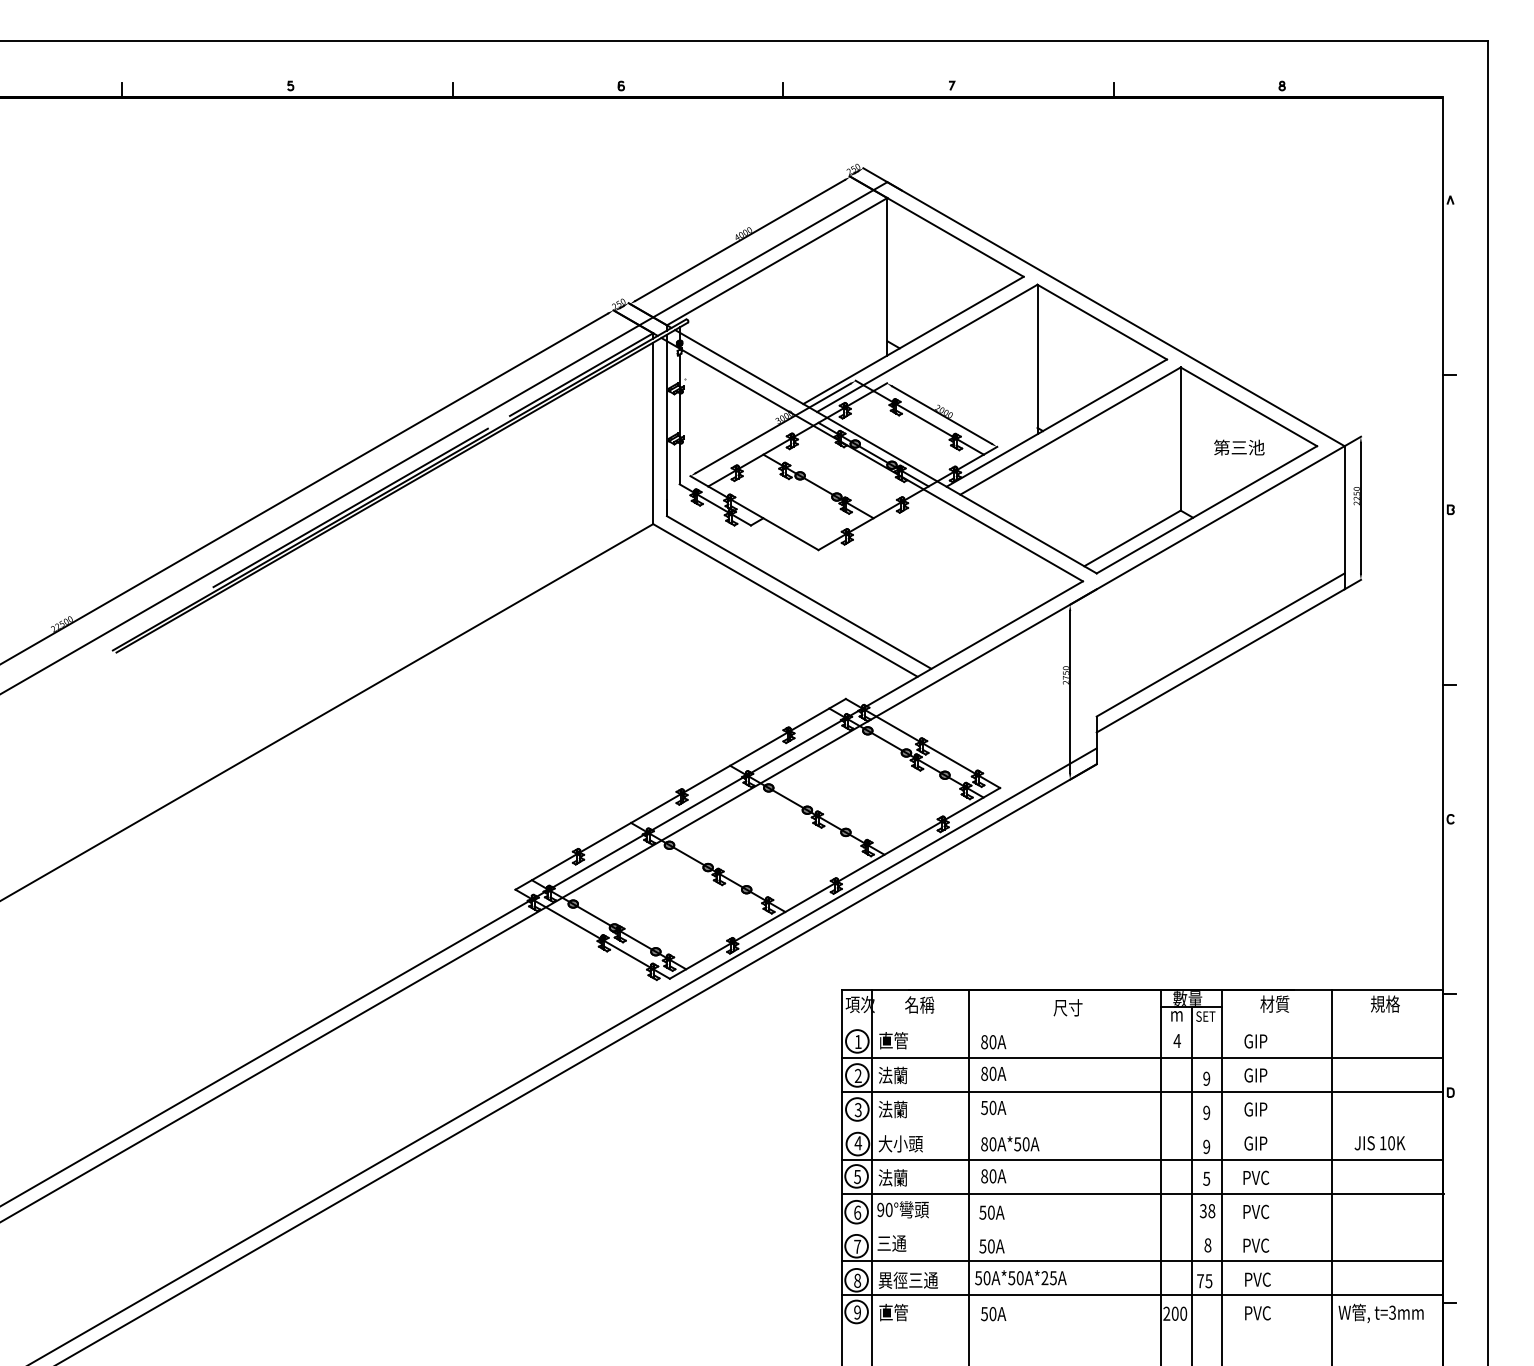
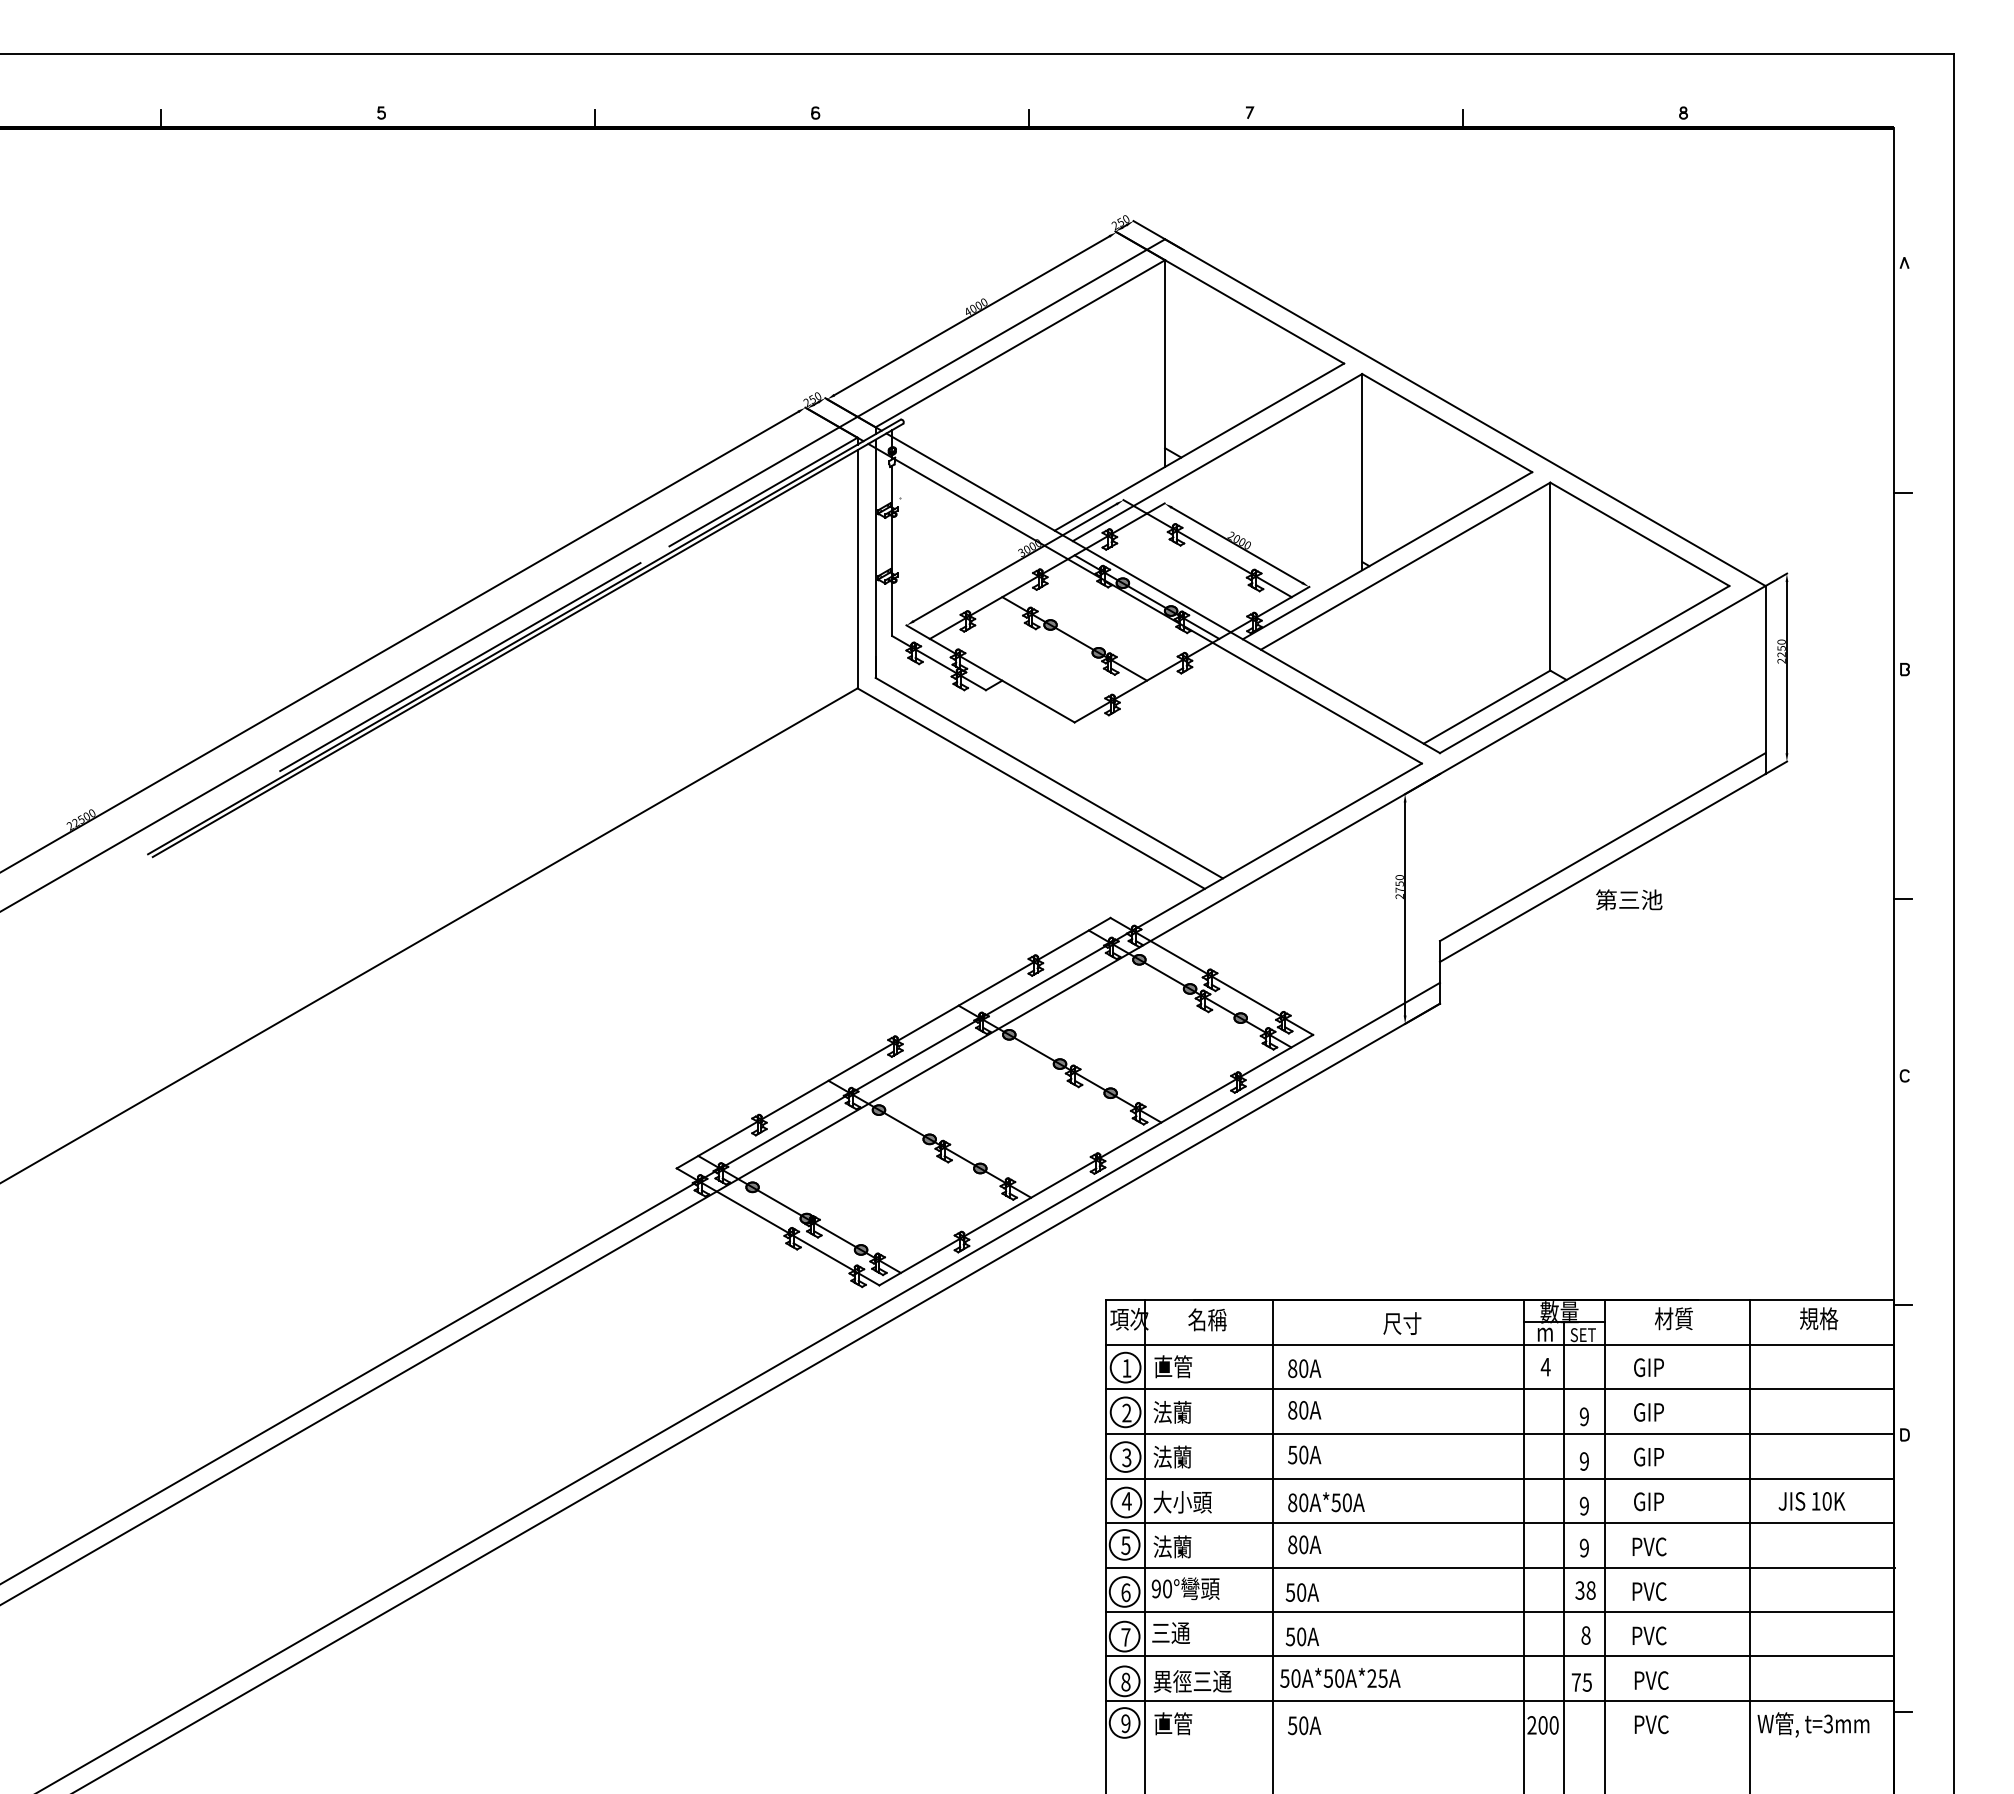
text: (1239, 447) -> (1629, 899), moved
line: (1142, 1023) -> (1500, 1344), added
line: (1142, 1125) -> (1500, 1478), added
text: (1206, 1178) -> (1583, 1547), 5 -> 9
line: (1142, 1227) -> (1500, 1612), added

